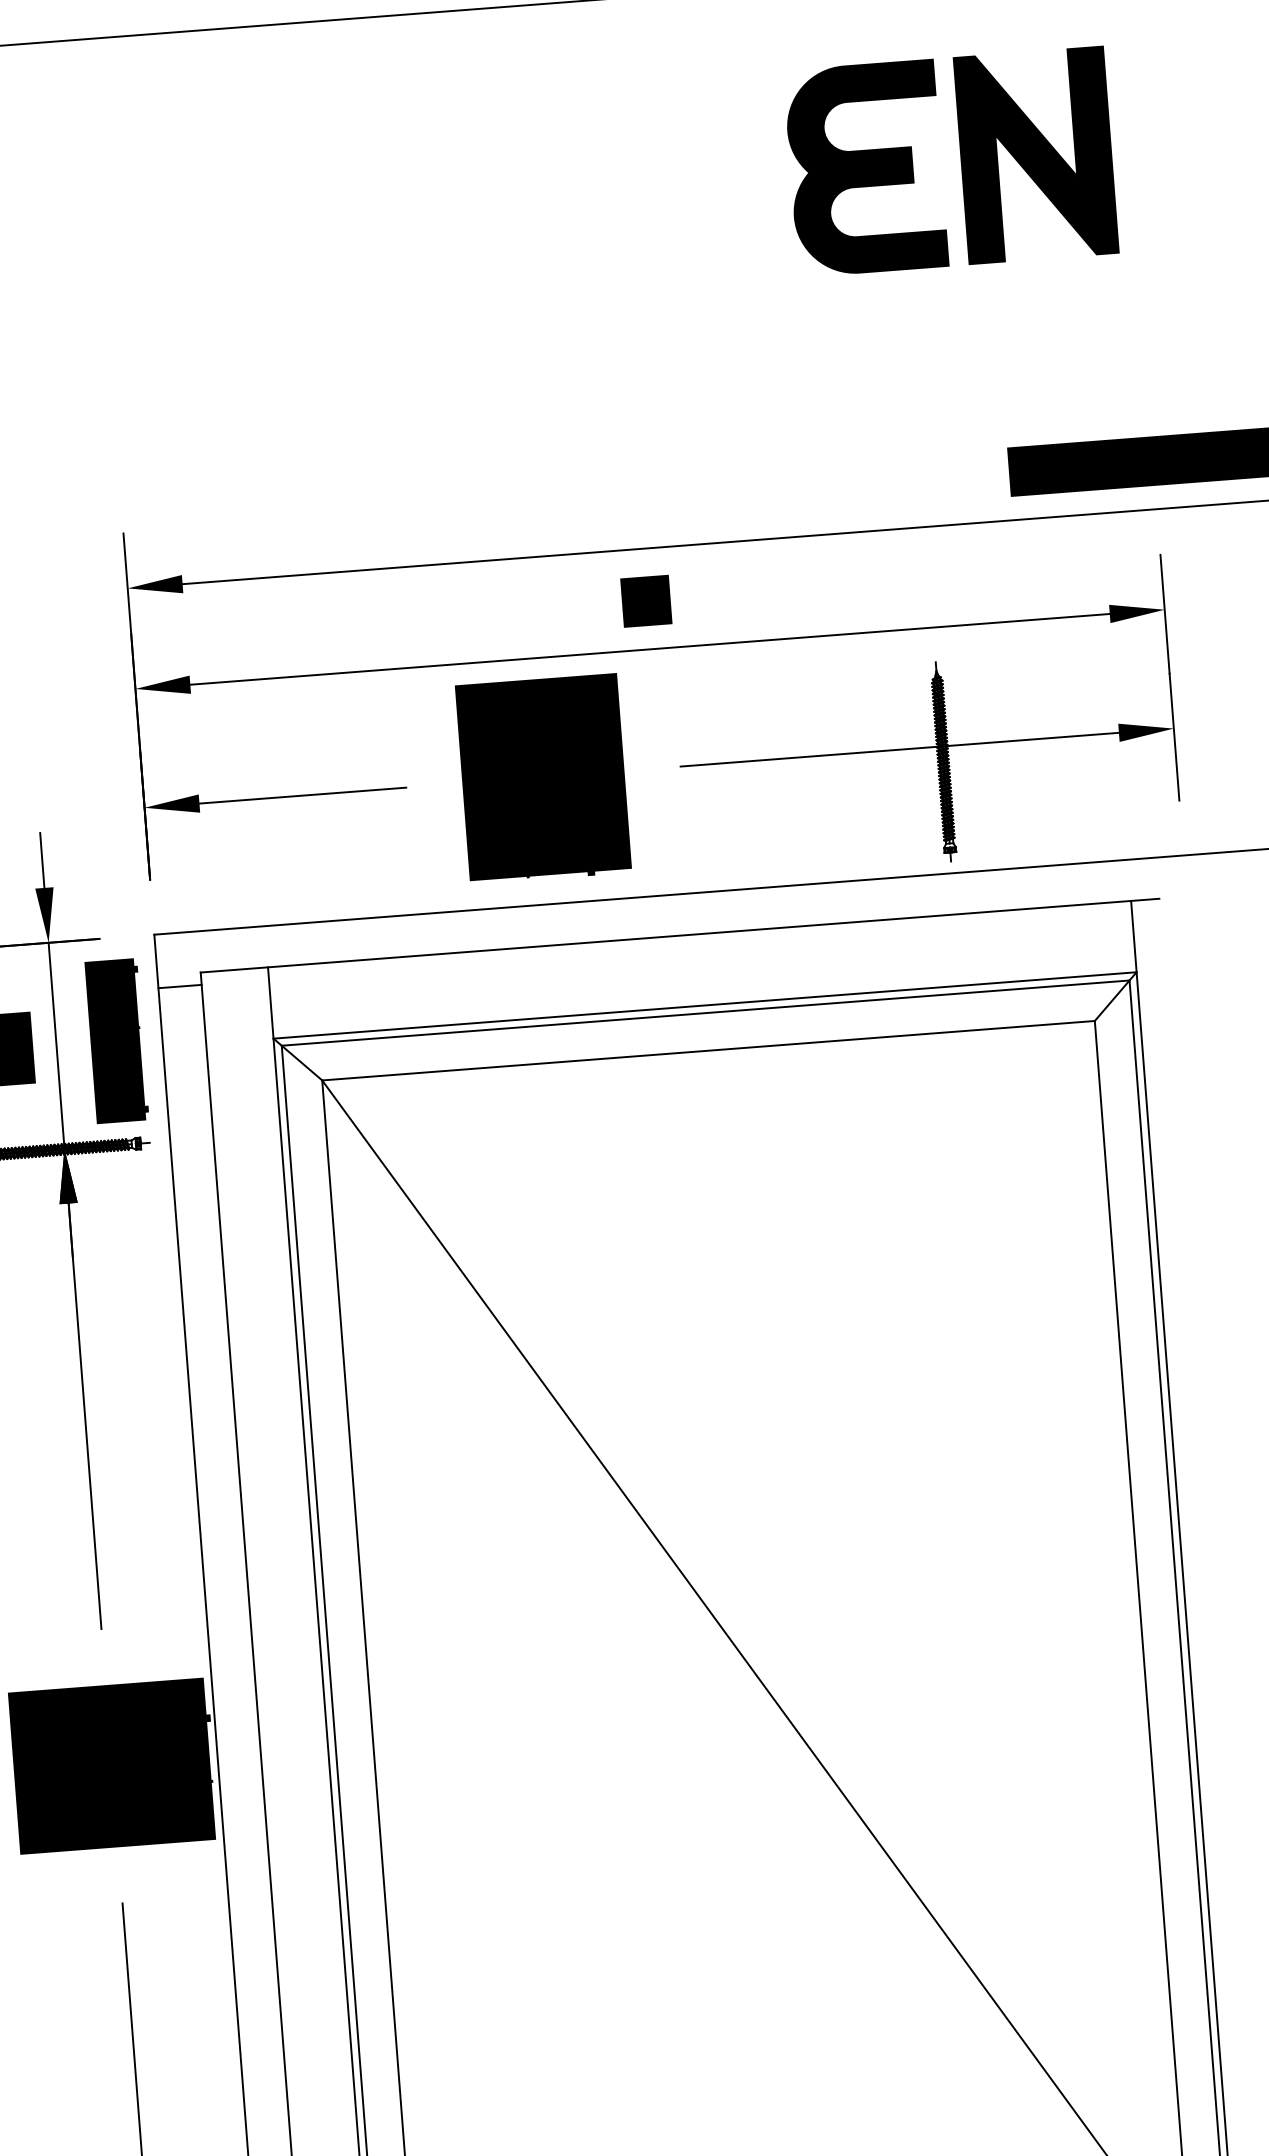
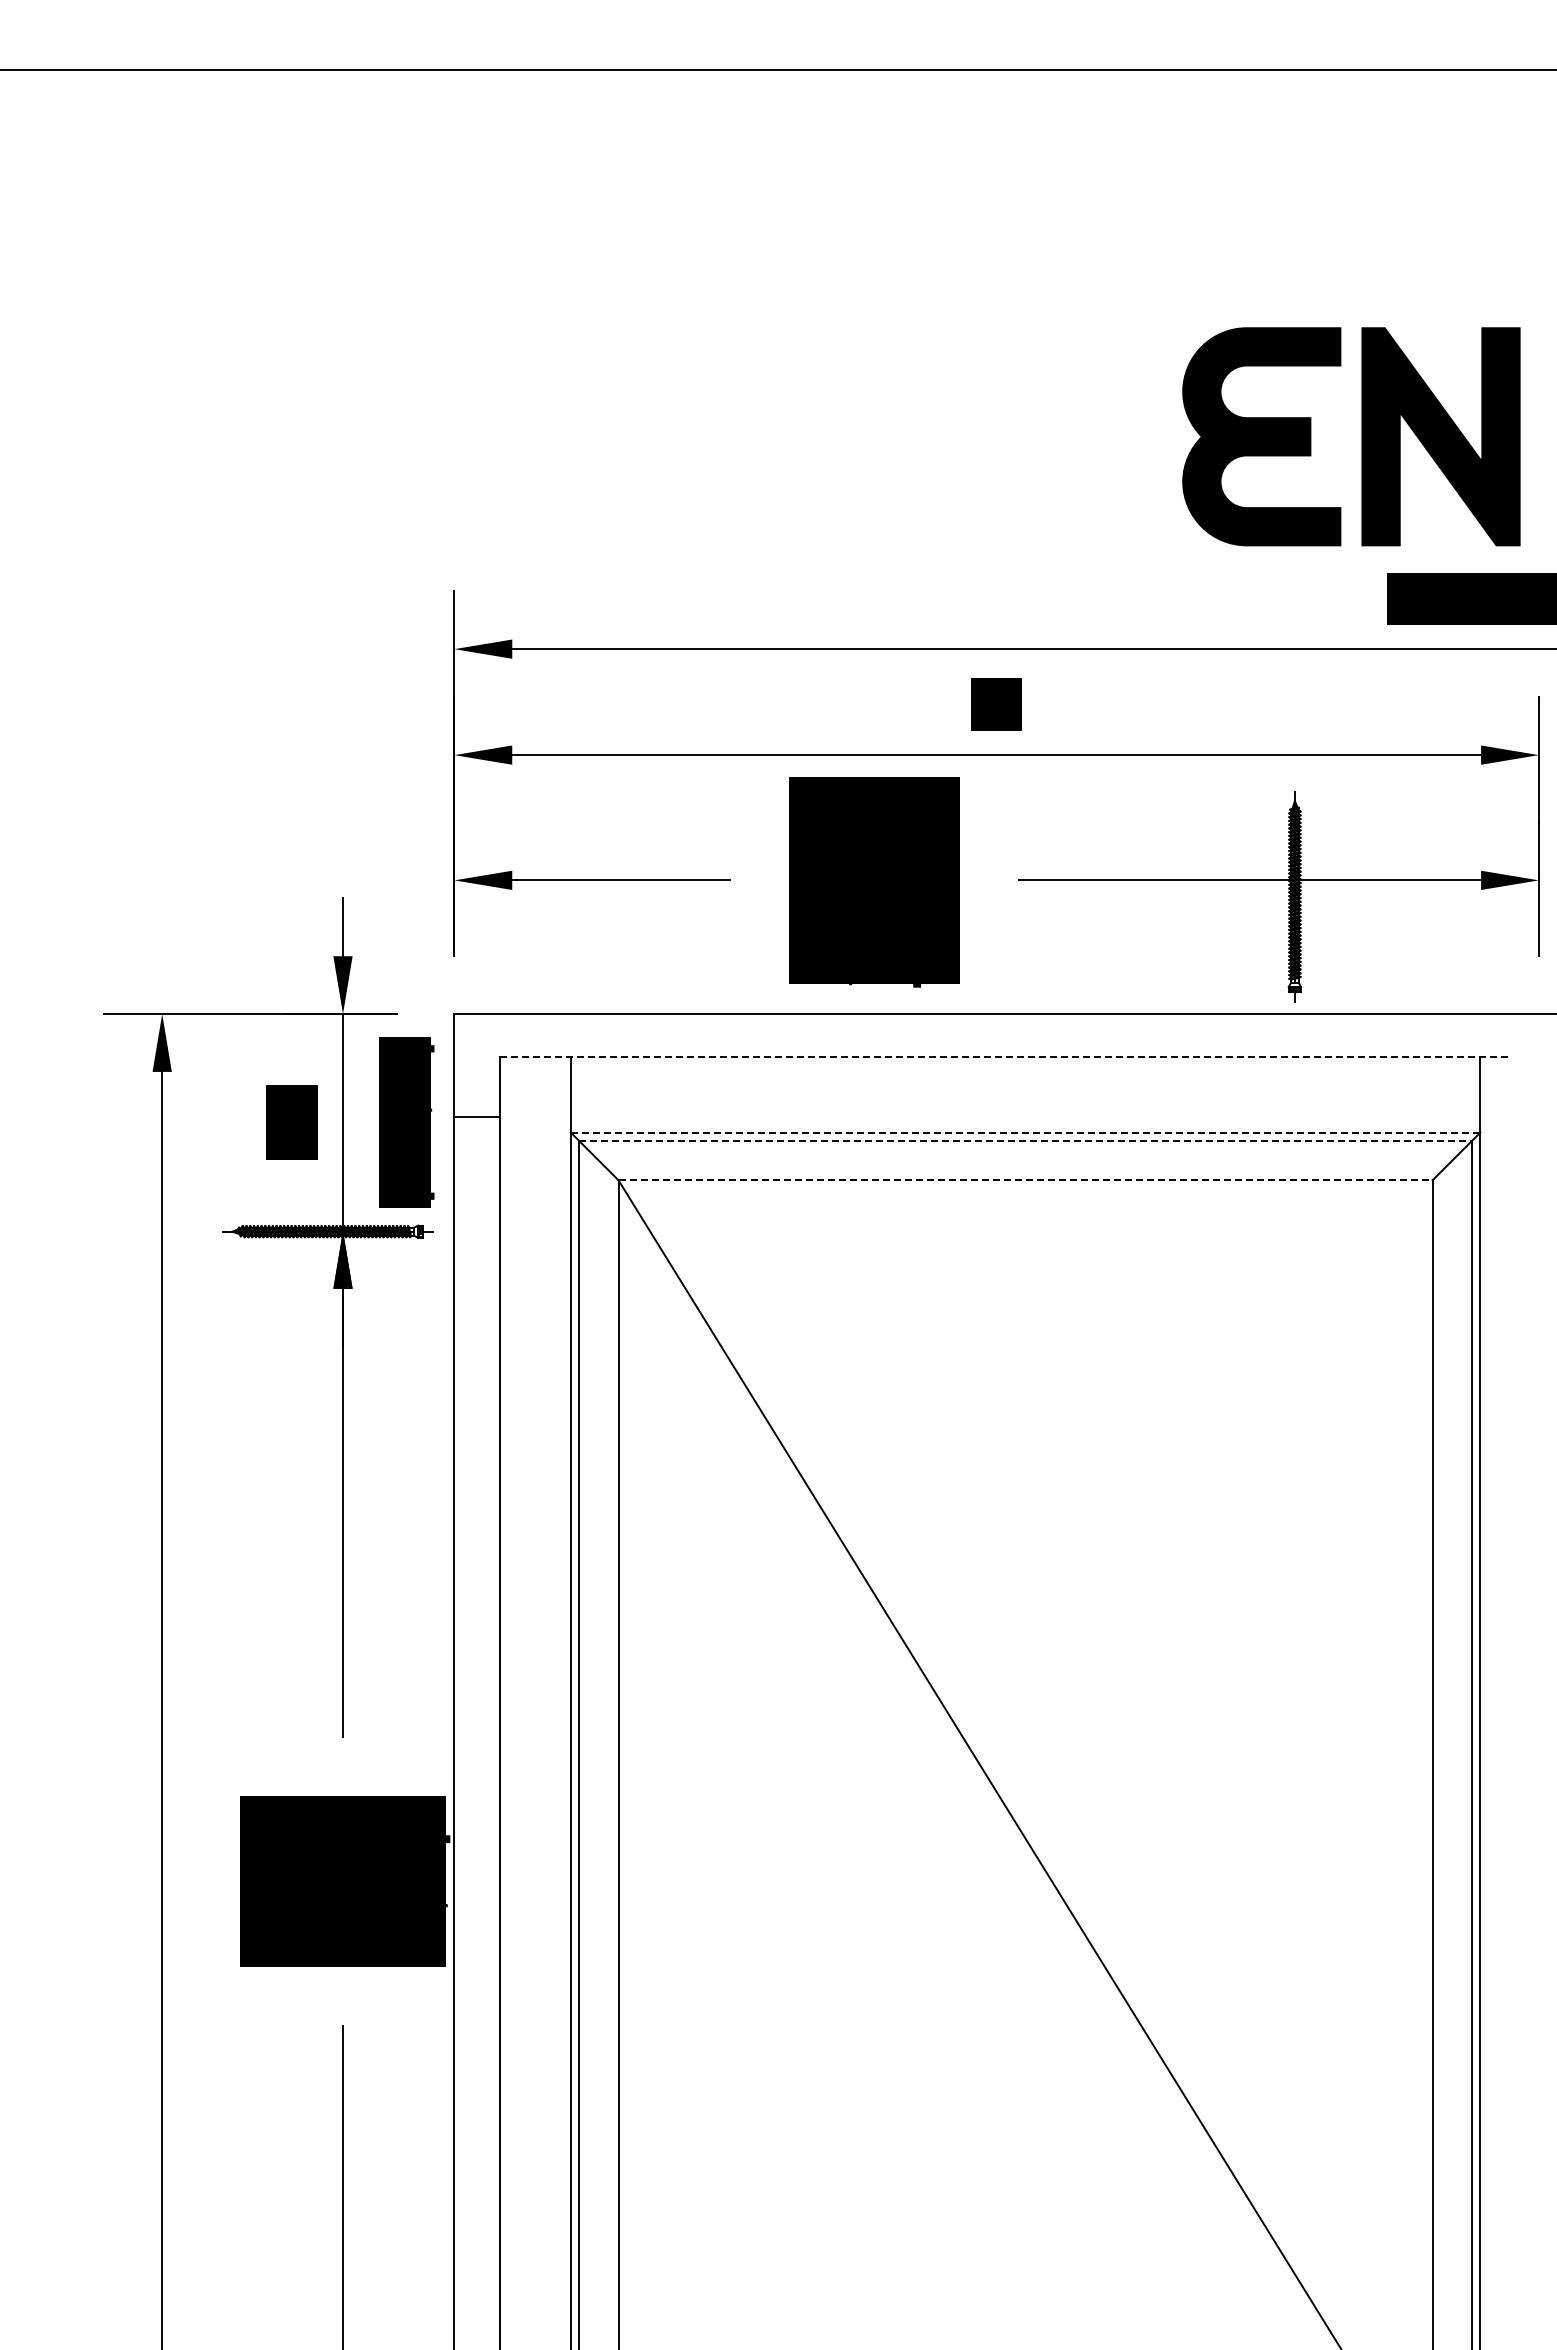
part: (960, 160) -> (1361, 436), moved
line: (680, 935) -> (1005, 1057), solid -> dashed
line: (179, 986) -> (476, 1117), moved
line: (704, 1005) -> (1025, 1132), solid -> dashed
line: (705, 1012) -> (1025, 1140), solid -> dashed
line: (709, 1050) -> (1026, 1180), solid -> dashed

